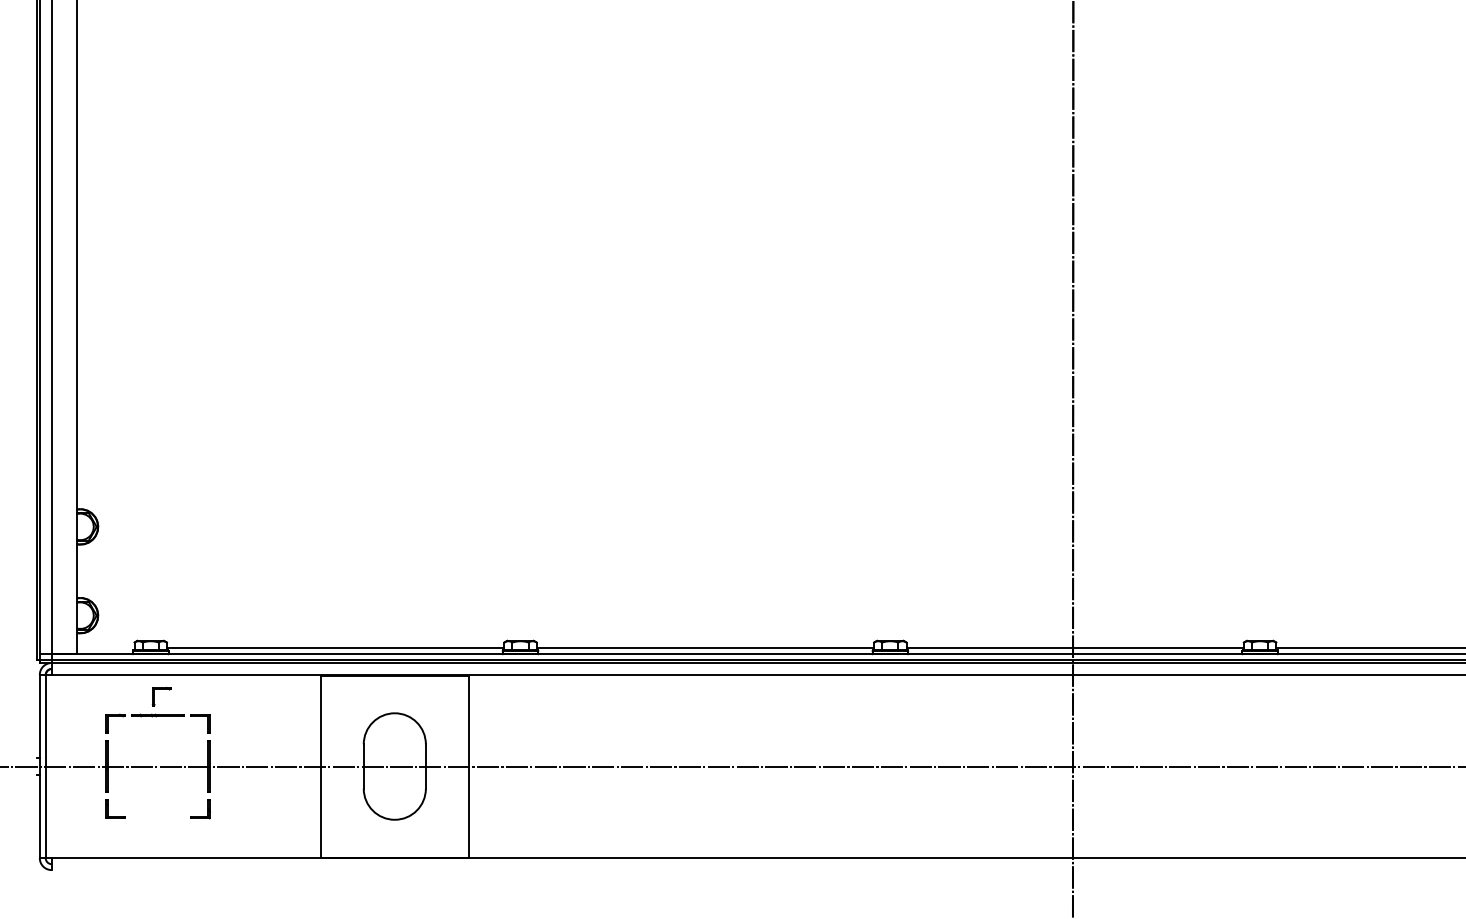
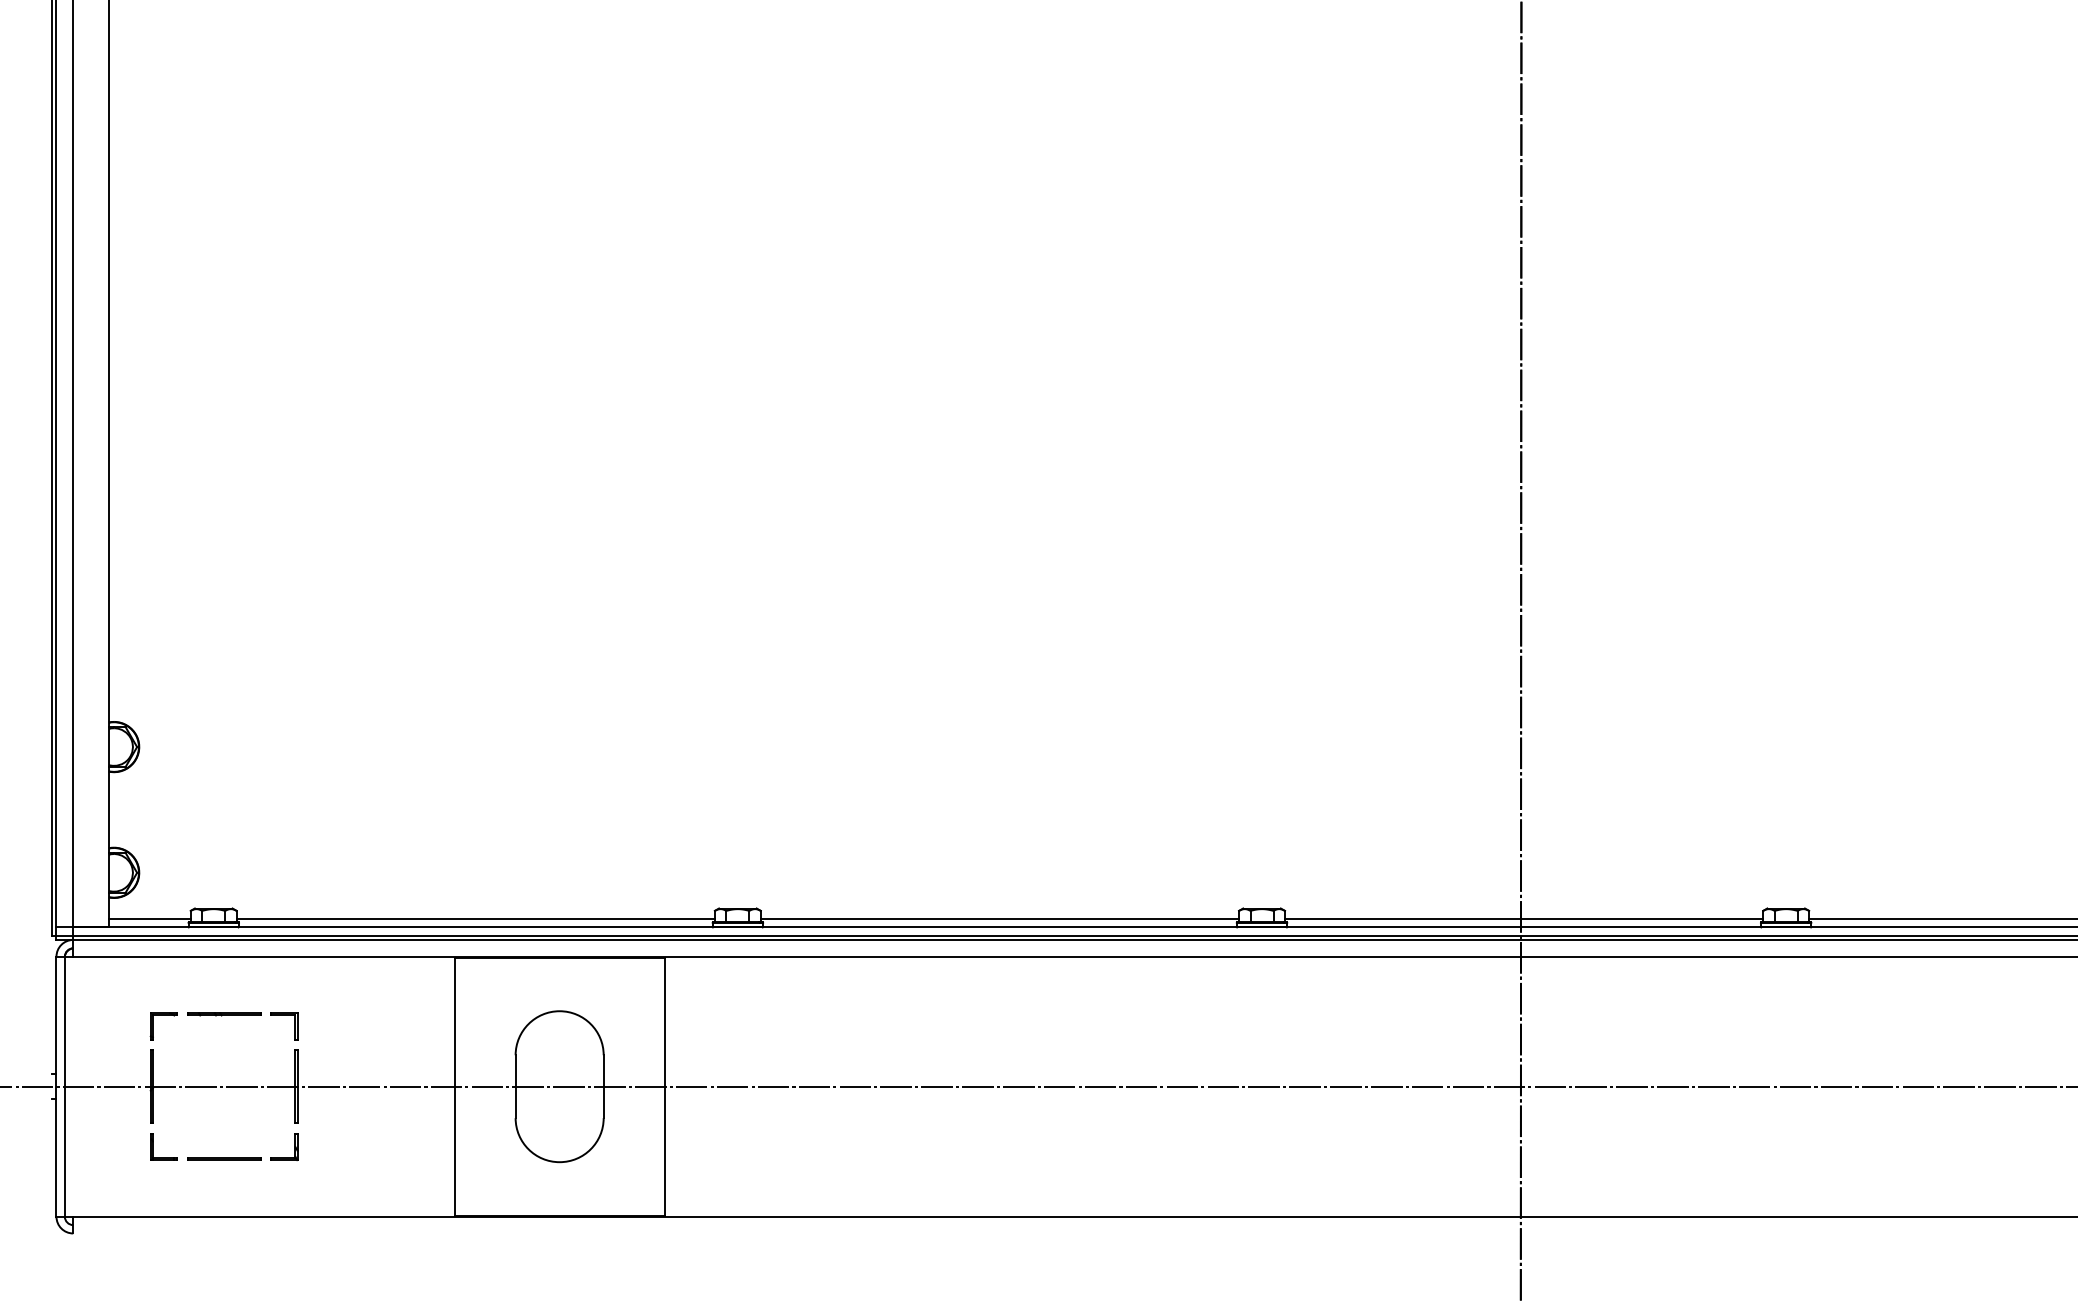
line: (105, 647) -> (149, 918), added
part: (154, 697) -> (219, 988), removed
line: (158, 817) -> (224, 1158), added

